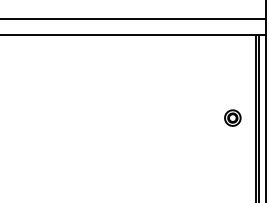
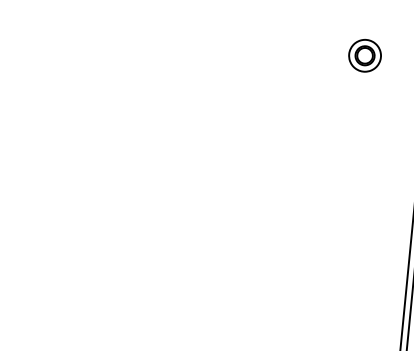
part: (232, 117) -> (364, 54), moved

